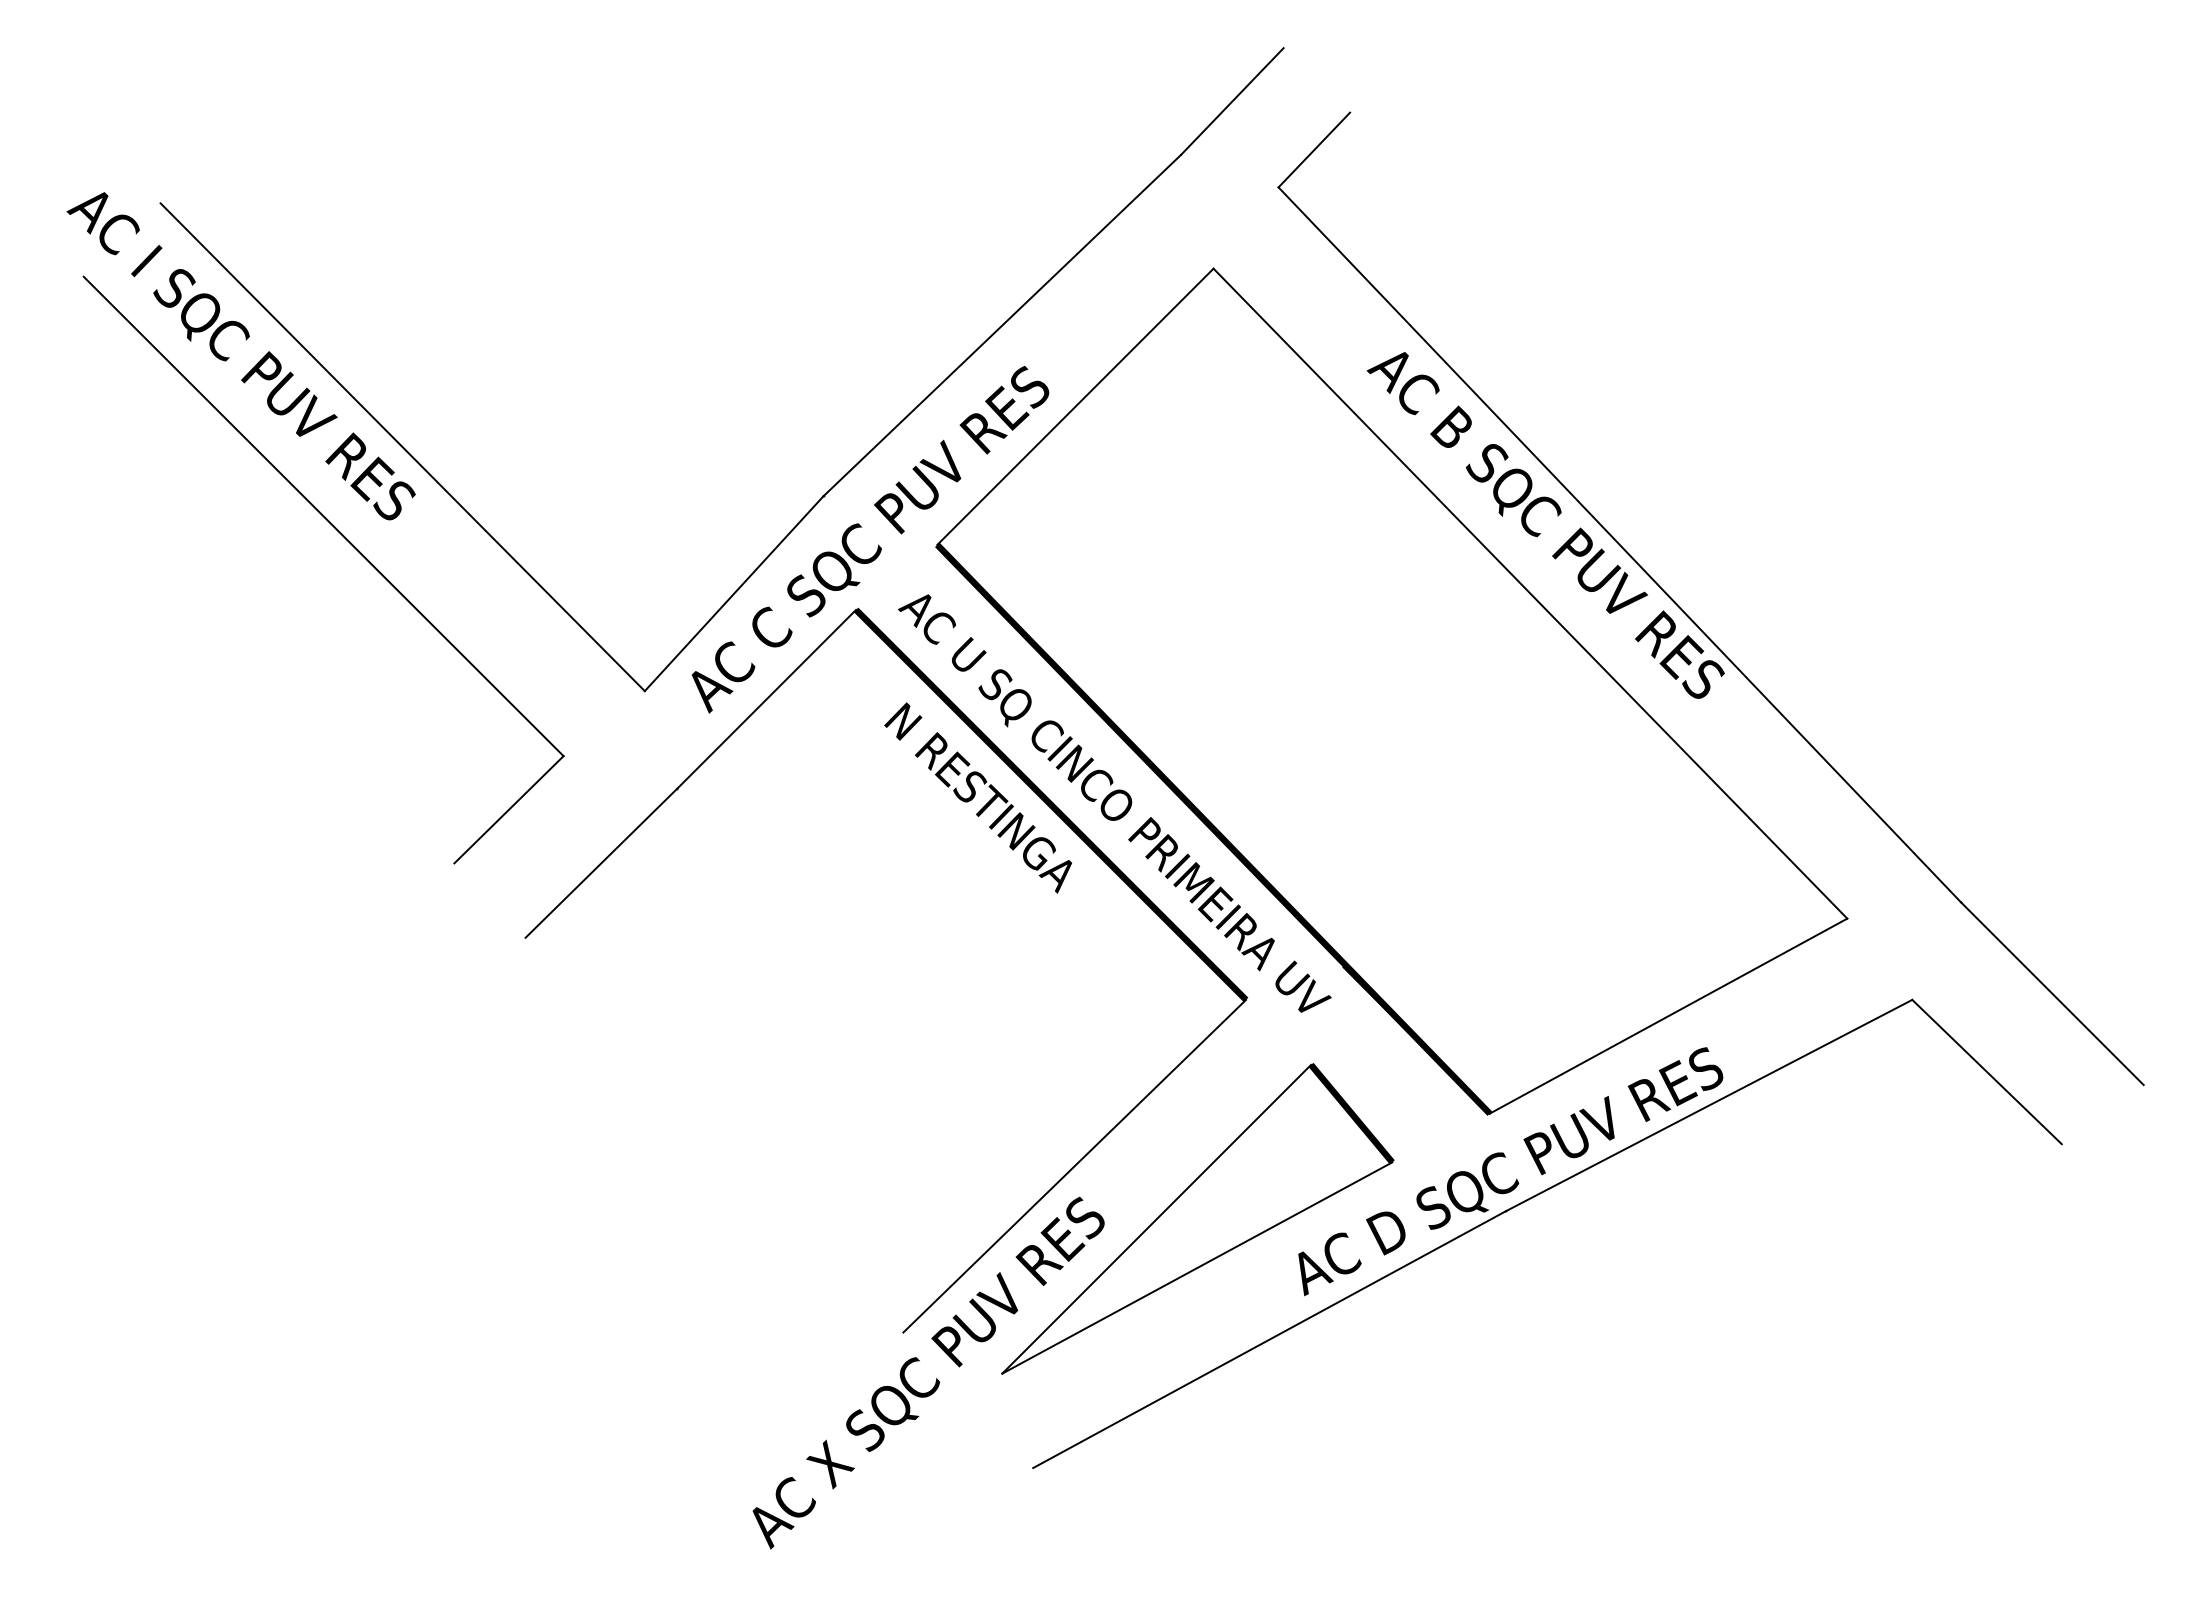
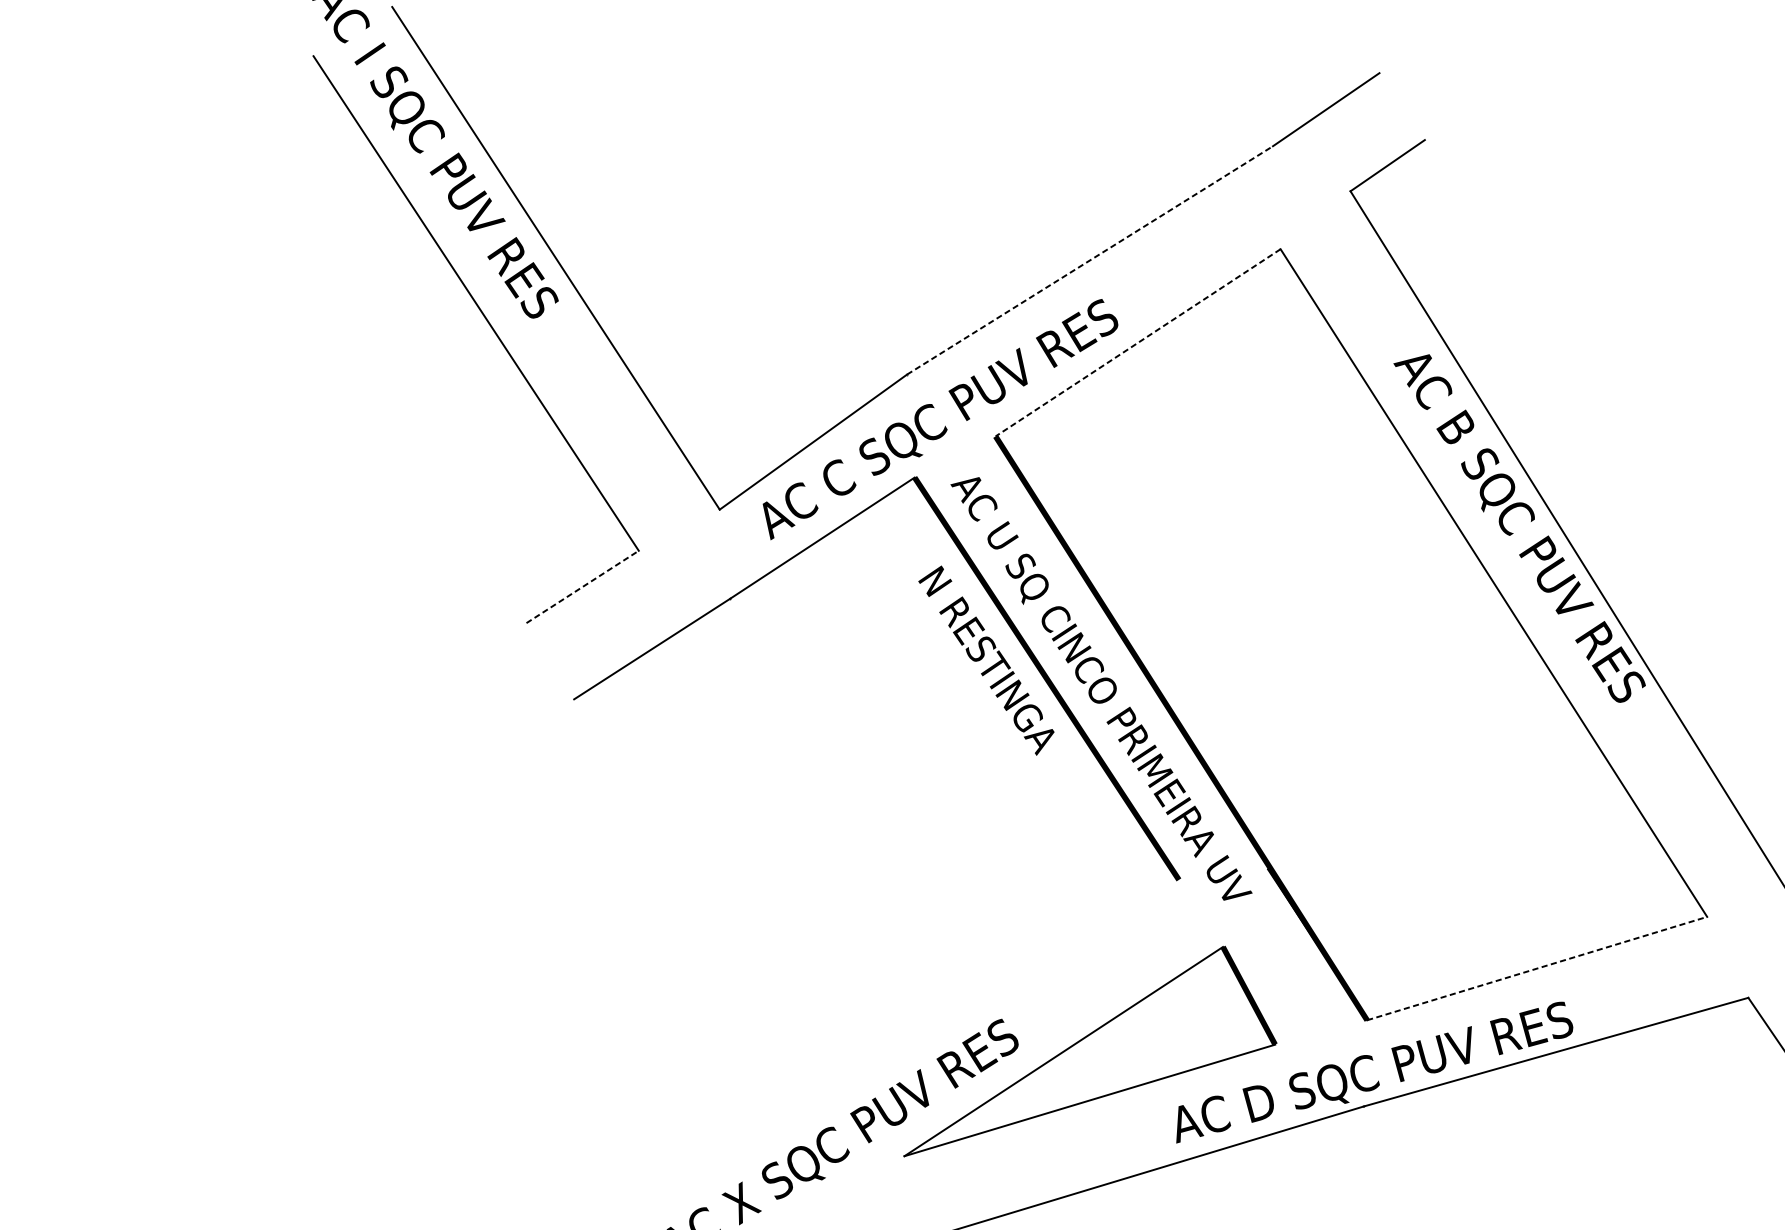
line: (1002, 325) -> (1090, 260), solid -> dashed
line: (1075, 407) -> (1138, 343), solid -> dashed
line: (508, 809) -> (582, 586), solid -> dashed
line: (1668, 1016) -> (1537, 968), solid -> dashed
line: (1074, 1165) -> (1003, 991), removed

